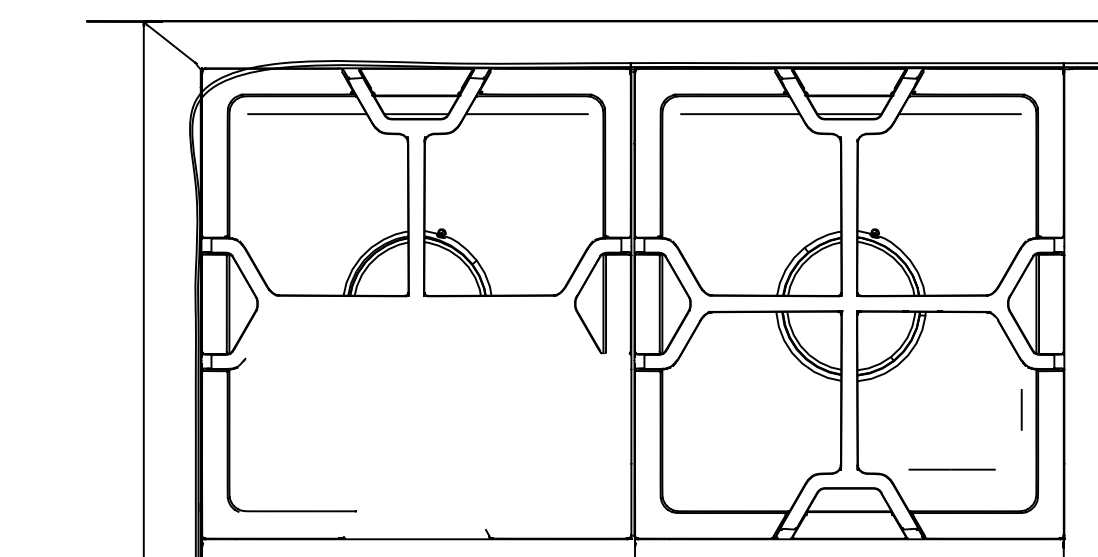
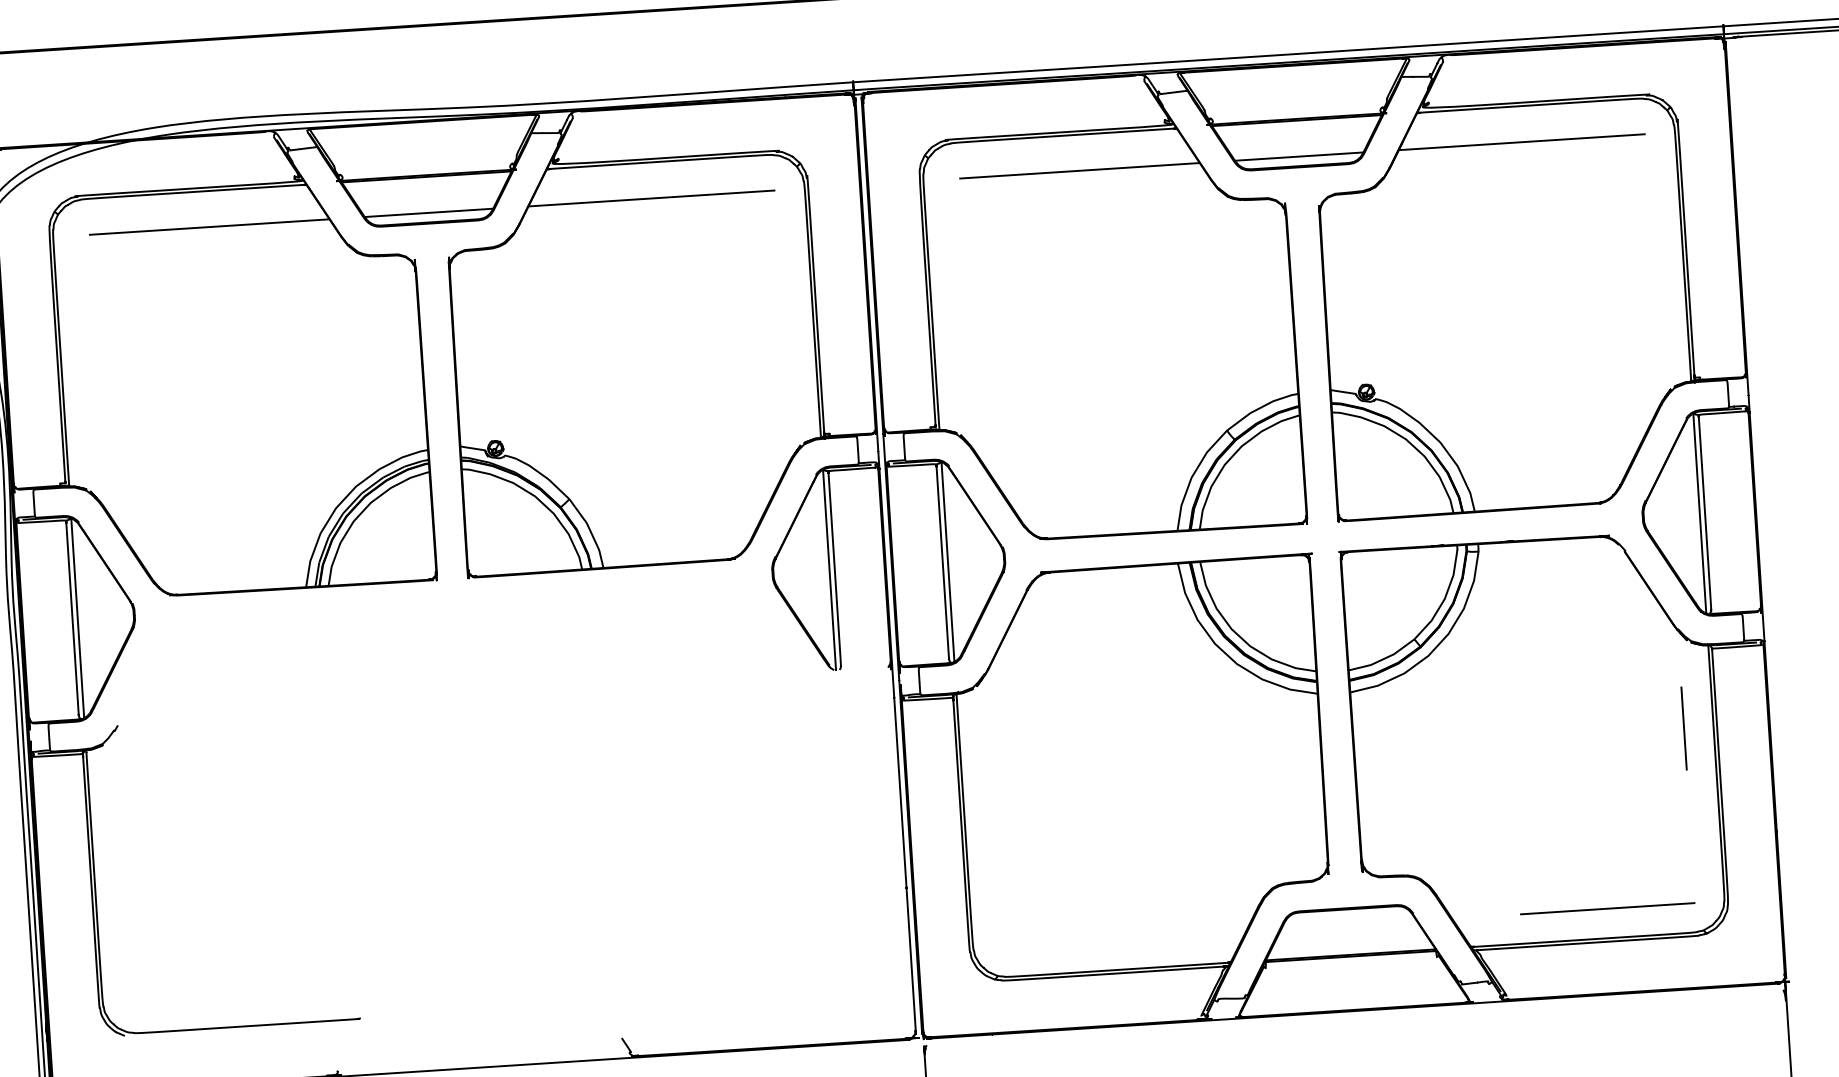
line: (951, 469) -> (1606, 908), moved

